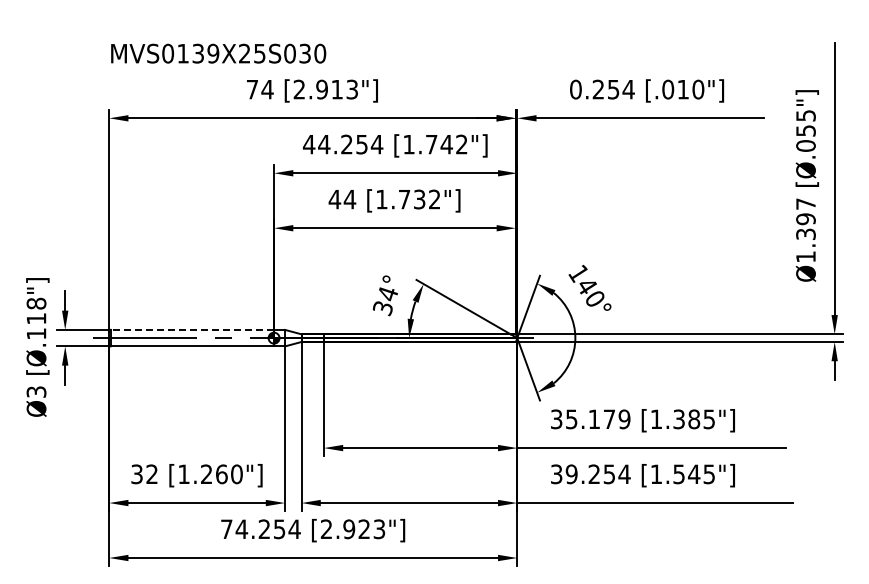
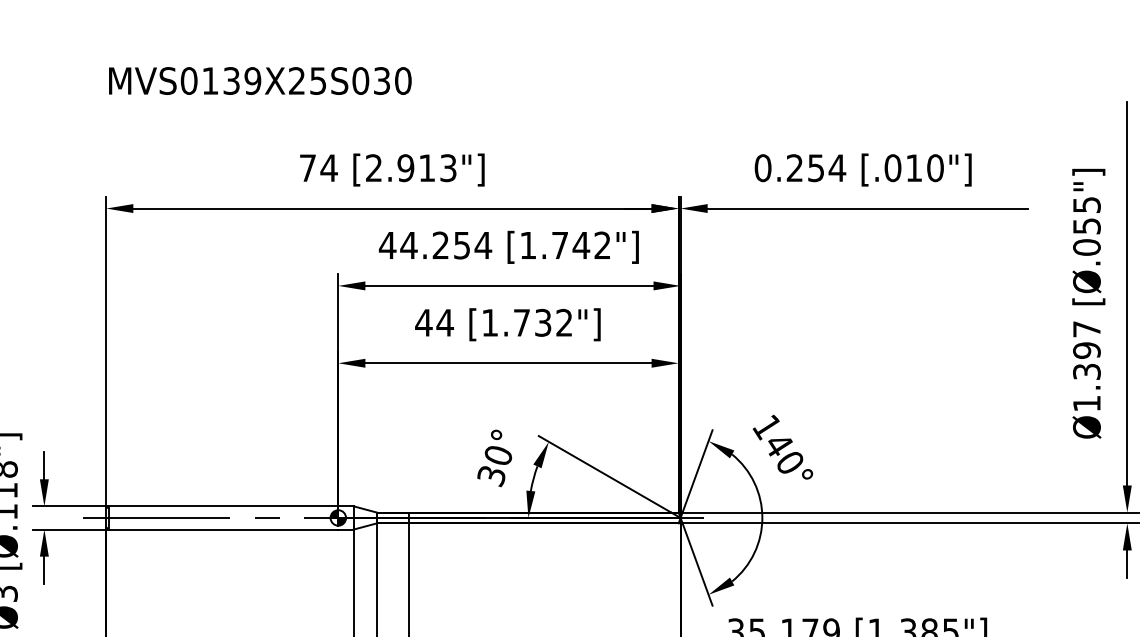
text: (218, 53) -> (260, 80), moved
text: (387, 294) -> (497, 456), 34° -> 30°
line: (192, 329) -> (223, 505), dashed -> solid

